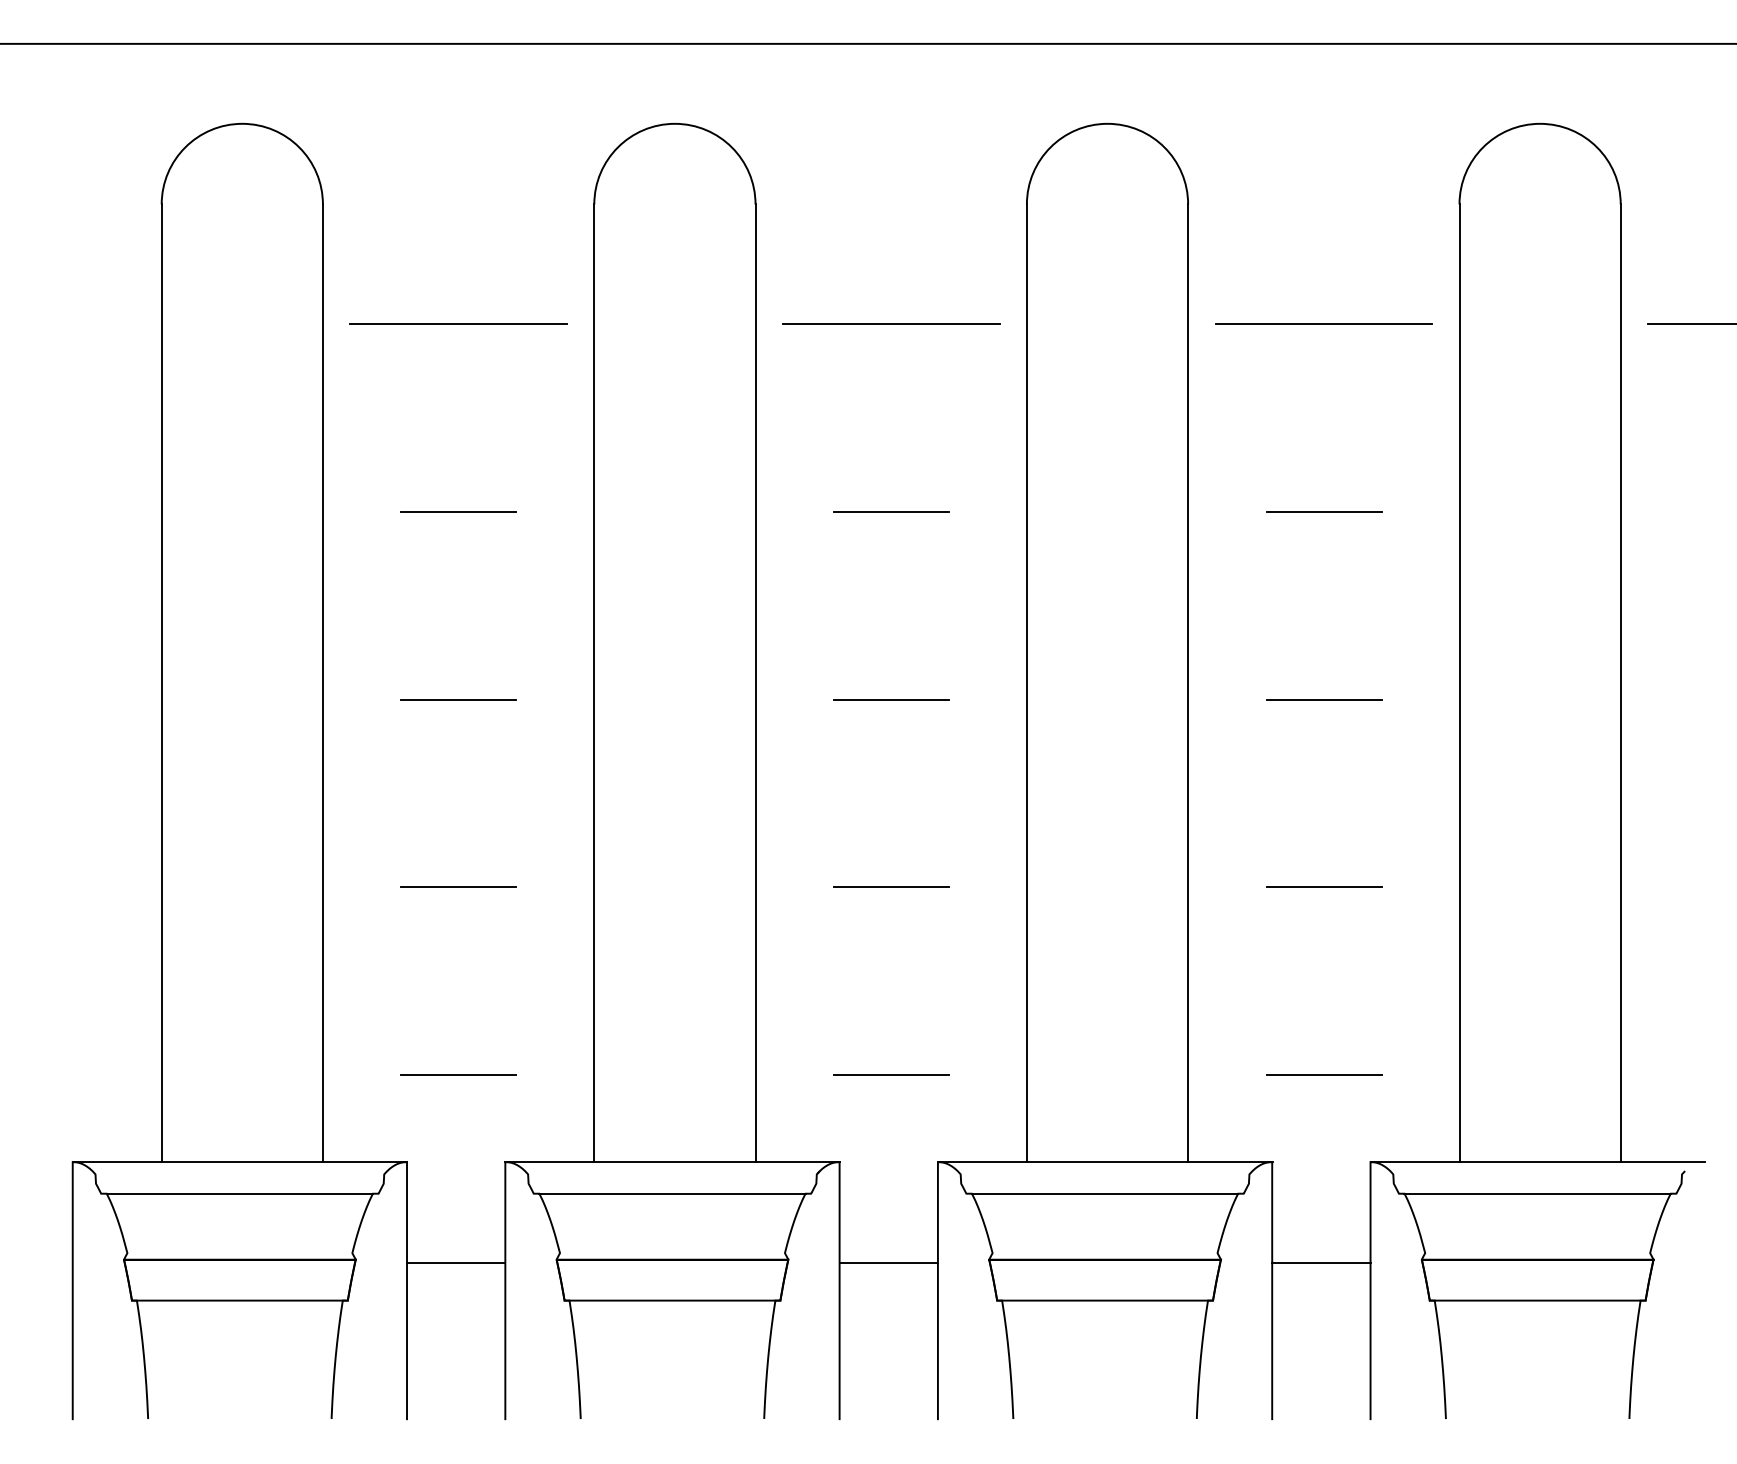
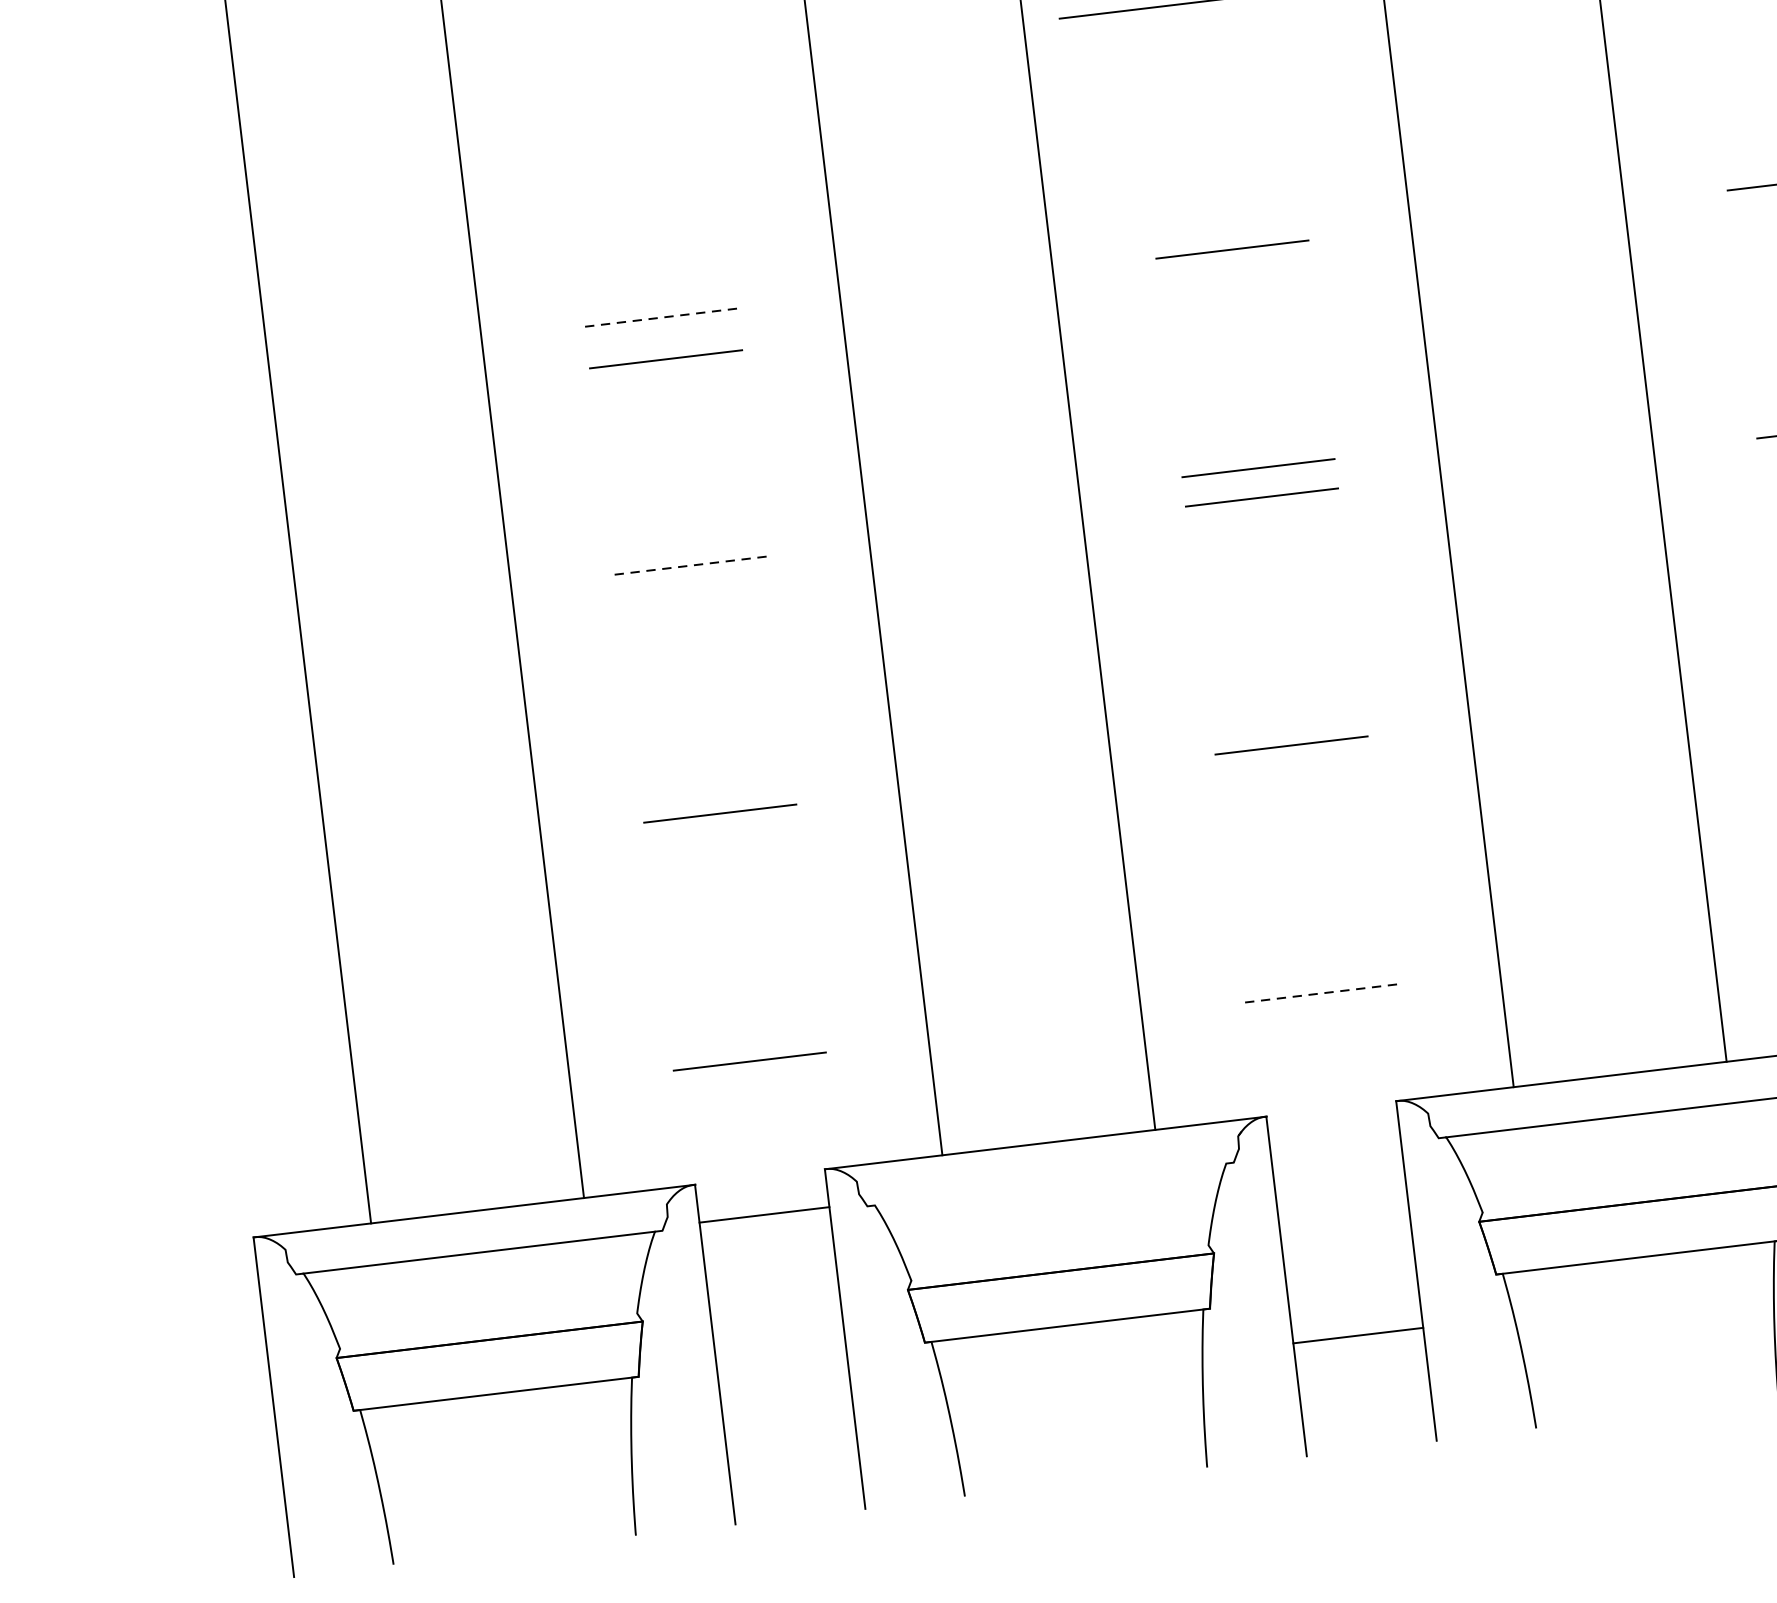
line: (458, 324) -> (631, 70), removed
line: (458, 511) -> (660, 317), solid -> dashed
line: (458, 542) -> (665, 358), added
line: (891, 676) -> (1258, 466), added
line: (458, 699) -> (690, 565), solid -> dashed
line: (891, 1075) -> (1321, 993), solid -> dashed
line: (672, 1193) -> (1050, 1184), removed
line: (456, 1262) -> (764, 1214), moved
line: (888, 1262) -> (1357, 1335), moved

